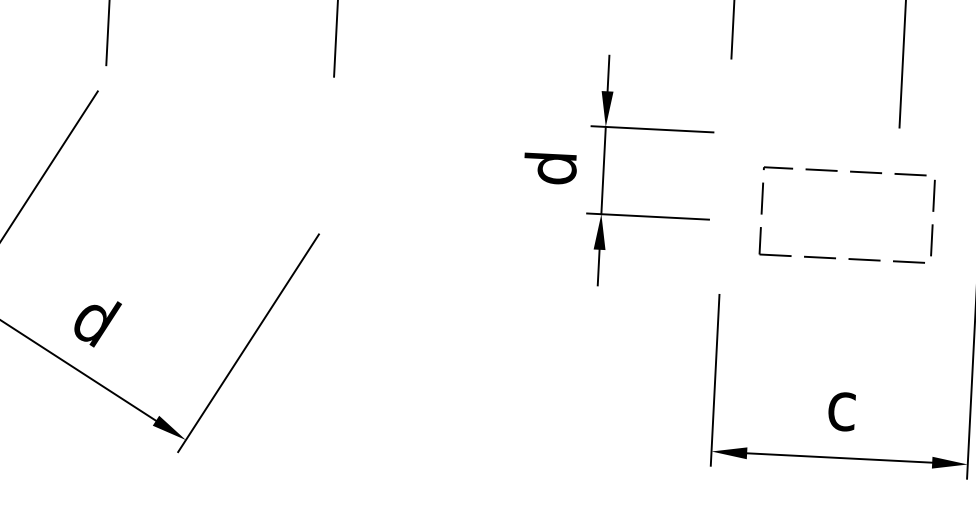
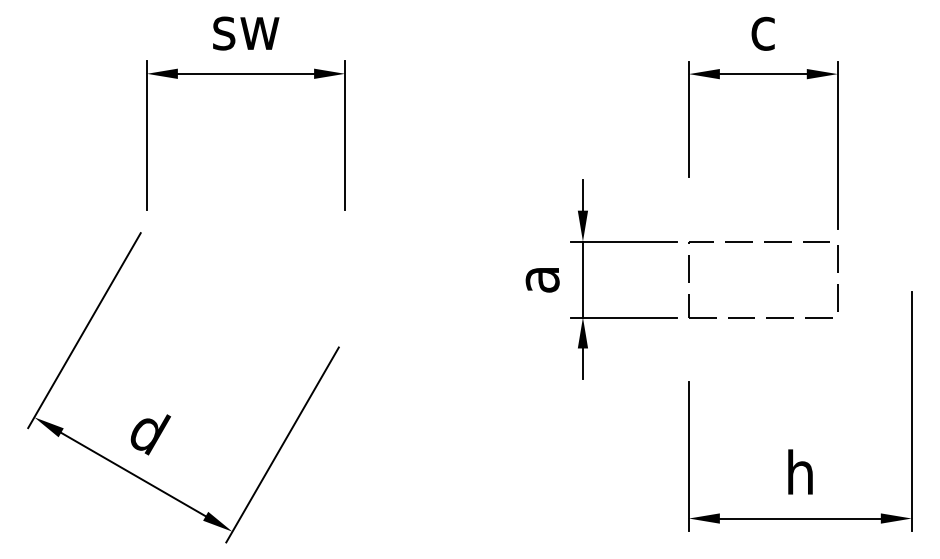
text: (550, 168) -> (536, 280), d -> a
part: (850, 172) -> (764, 242), moved
text: (842, 405) -> (800, 472), c -> h

